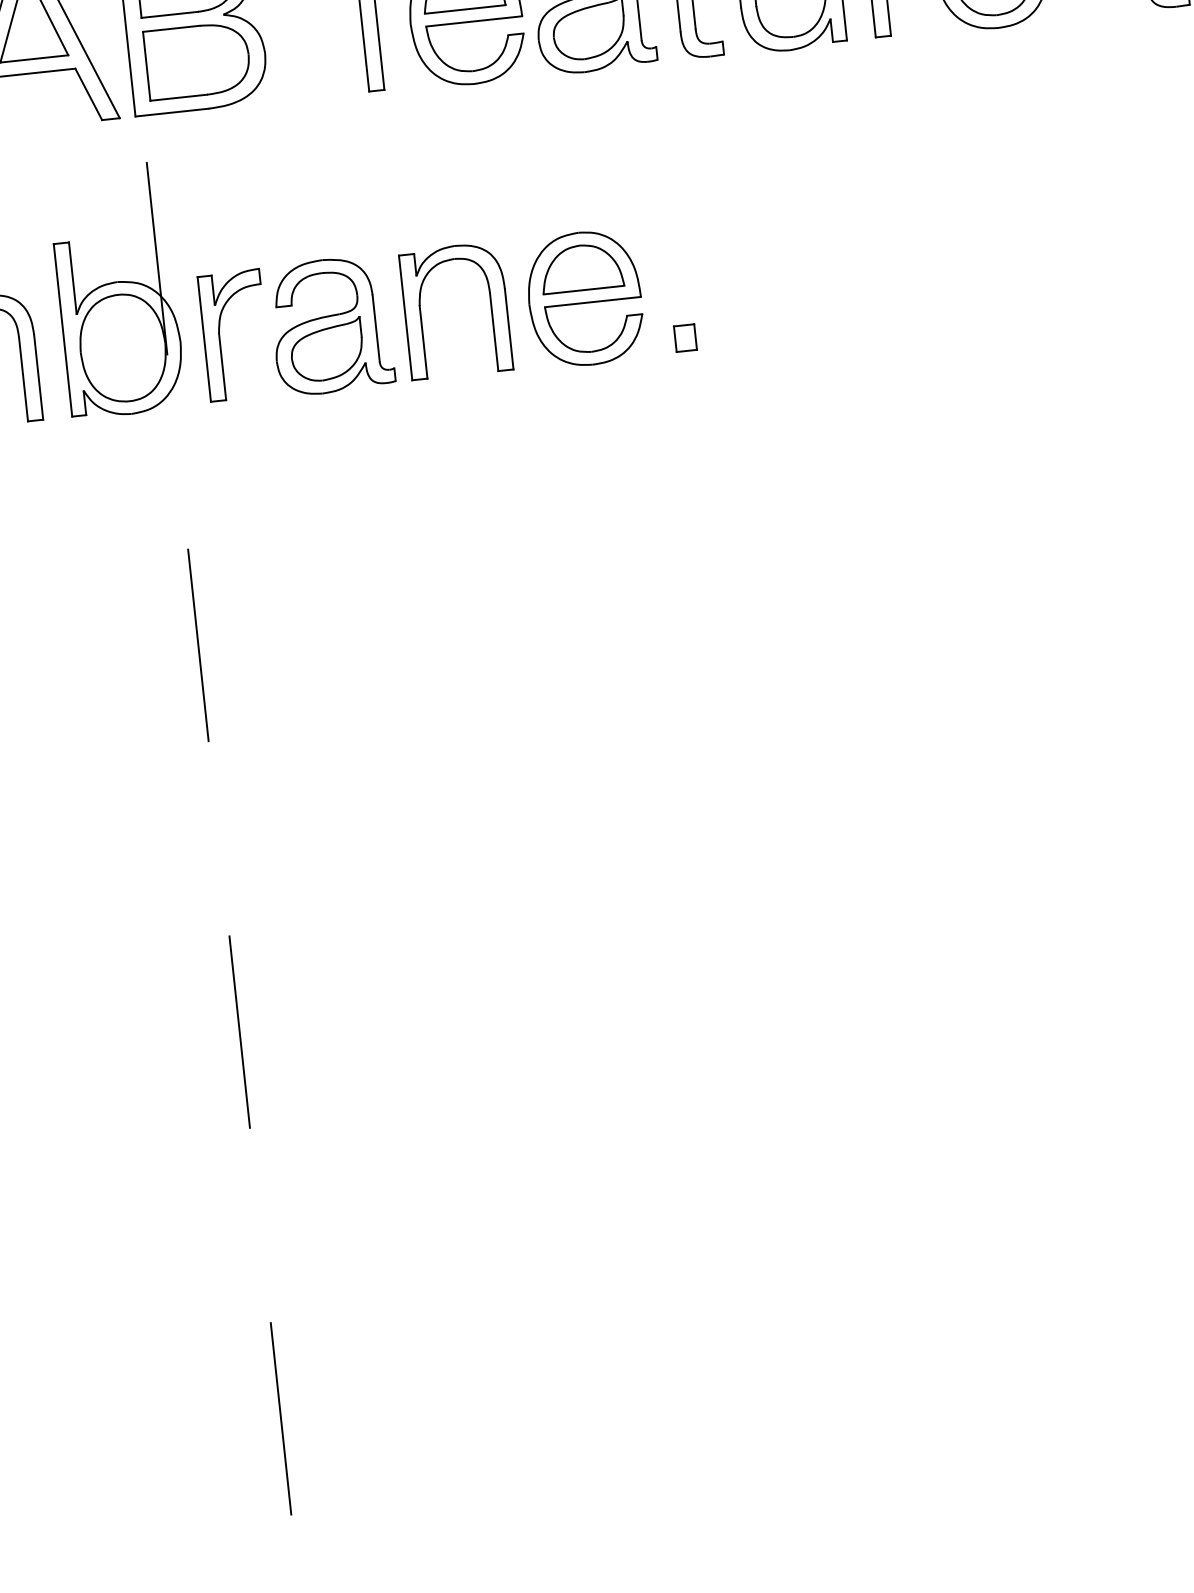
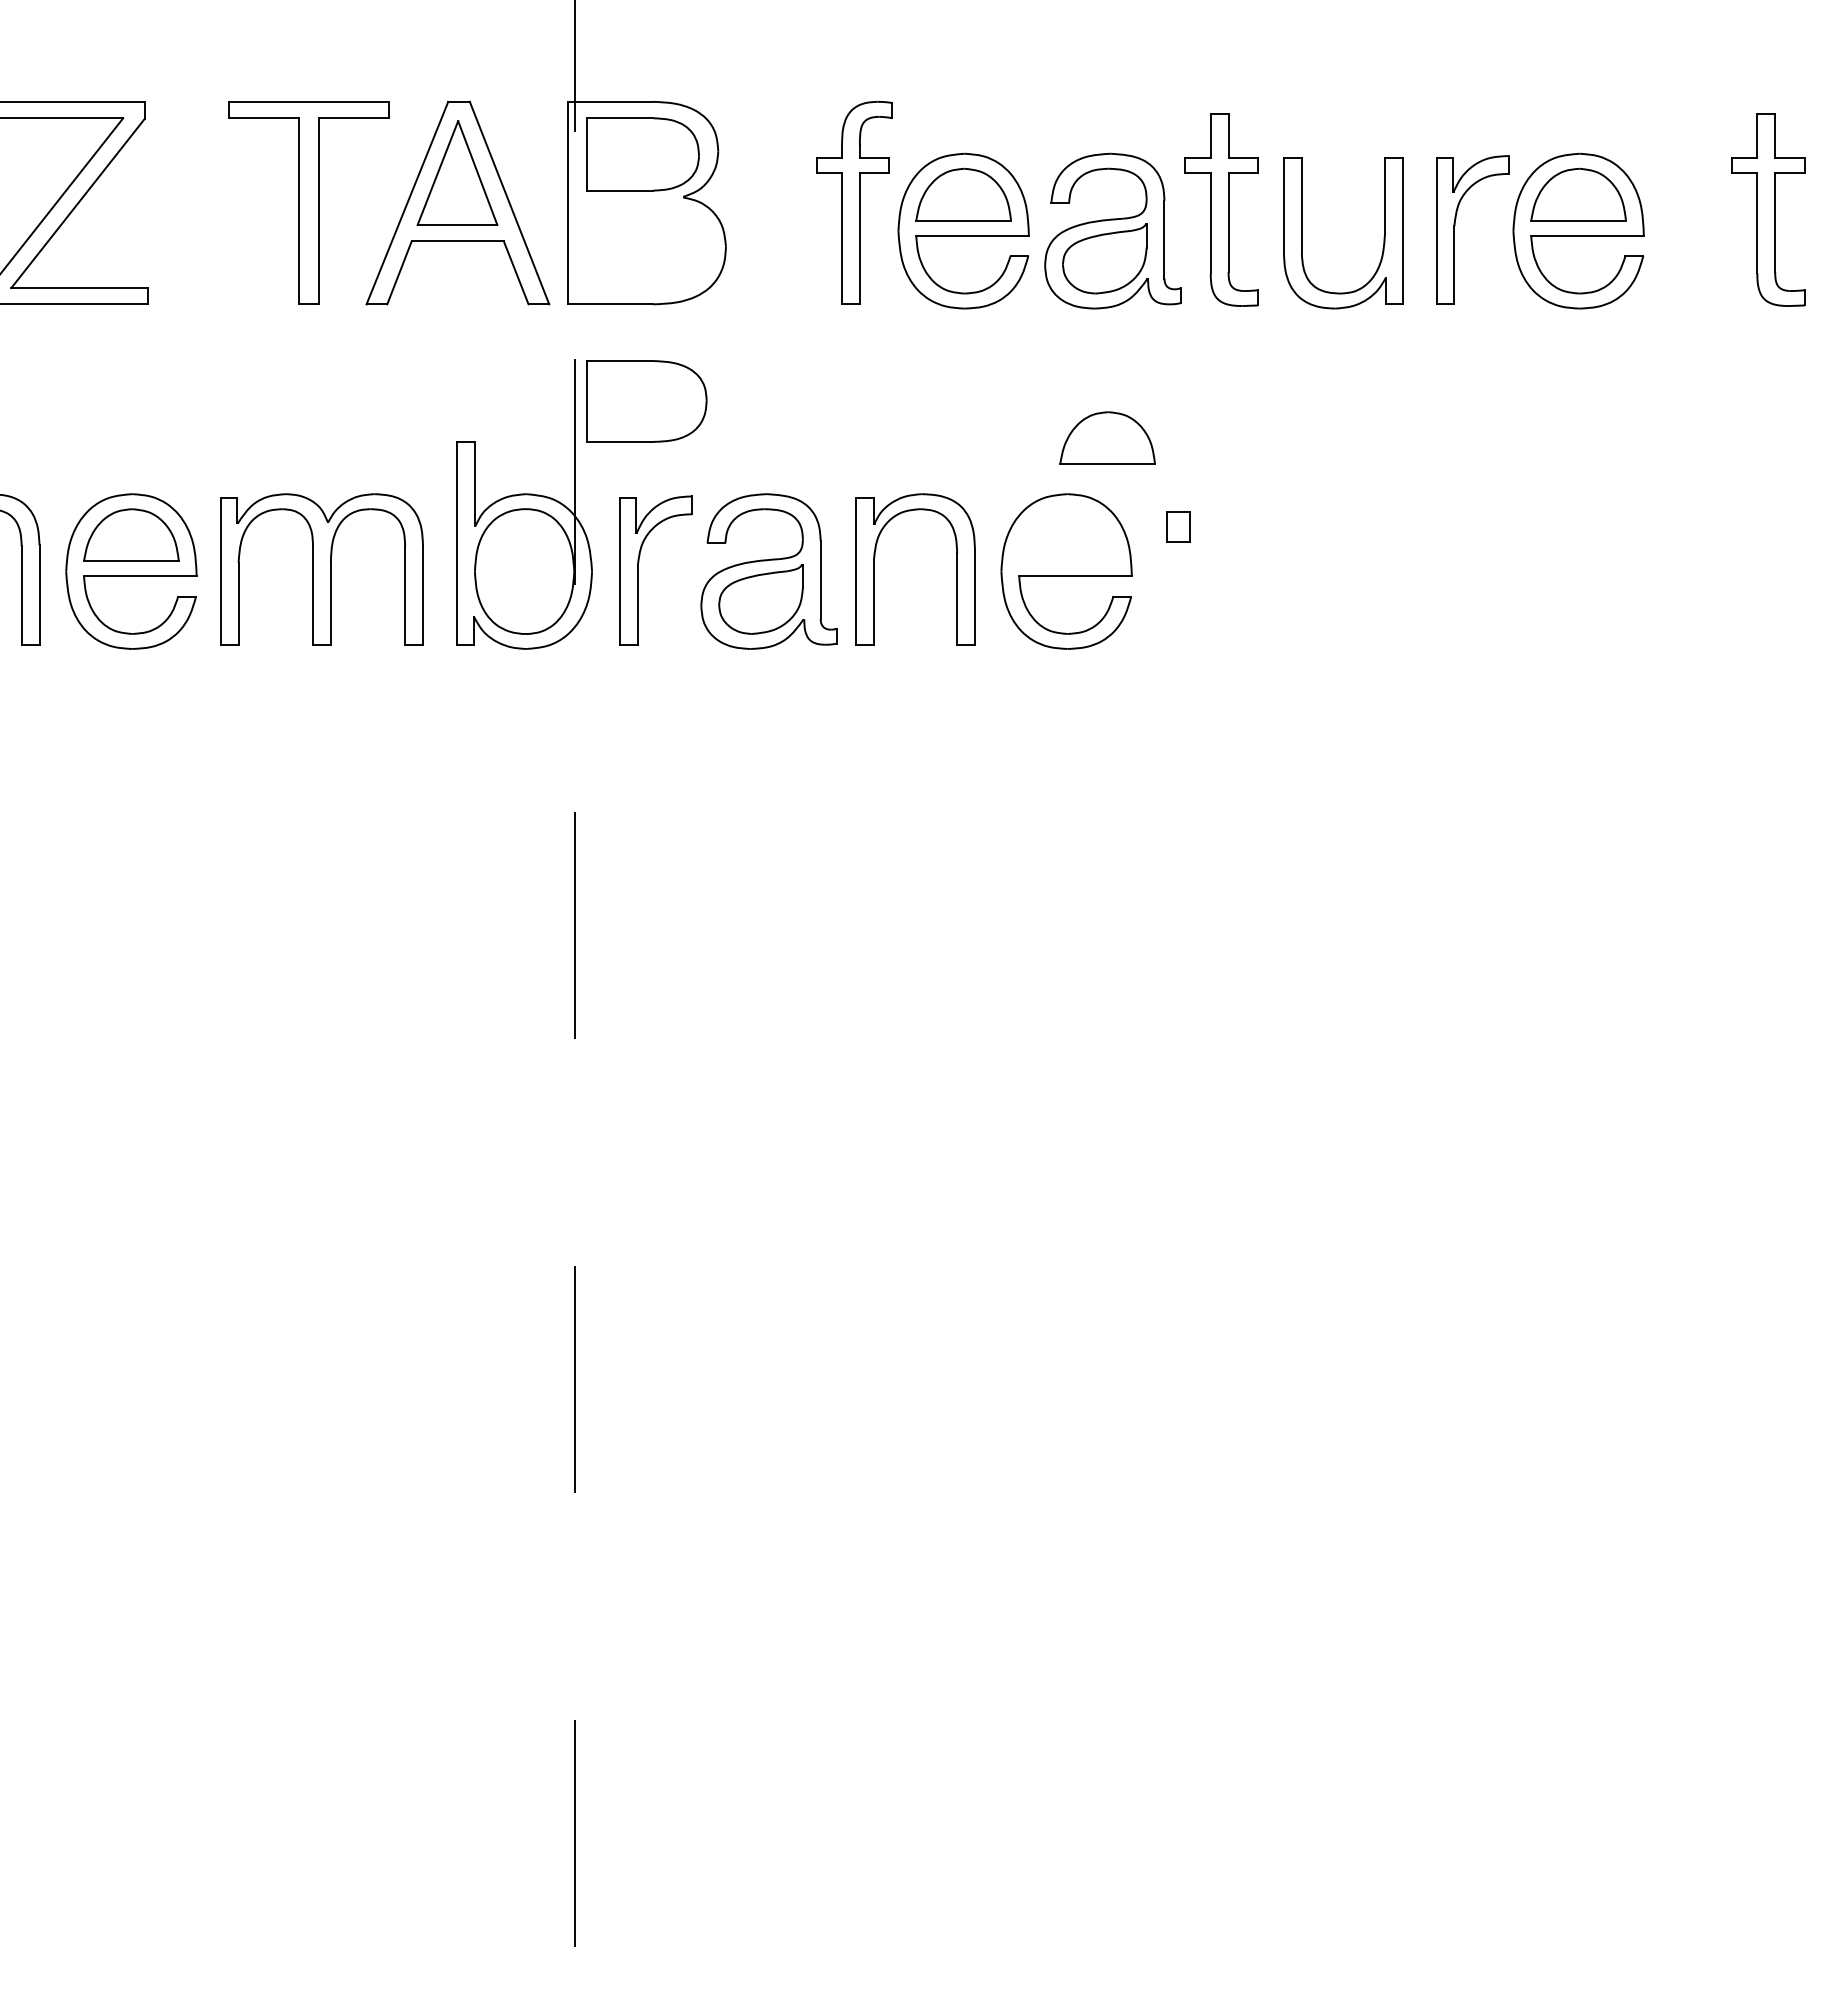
part: (197, 60) -> (646, 401), moved
part: (581, 267) -> (1107, 437), moved
part: (685, 337) -> (1178, 526), moved

